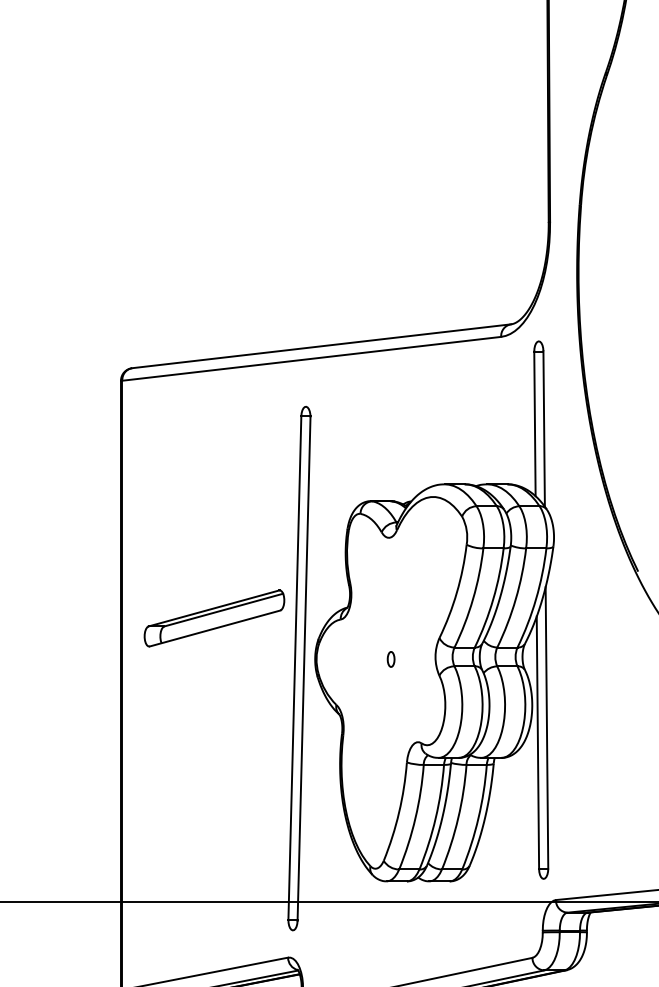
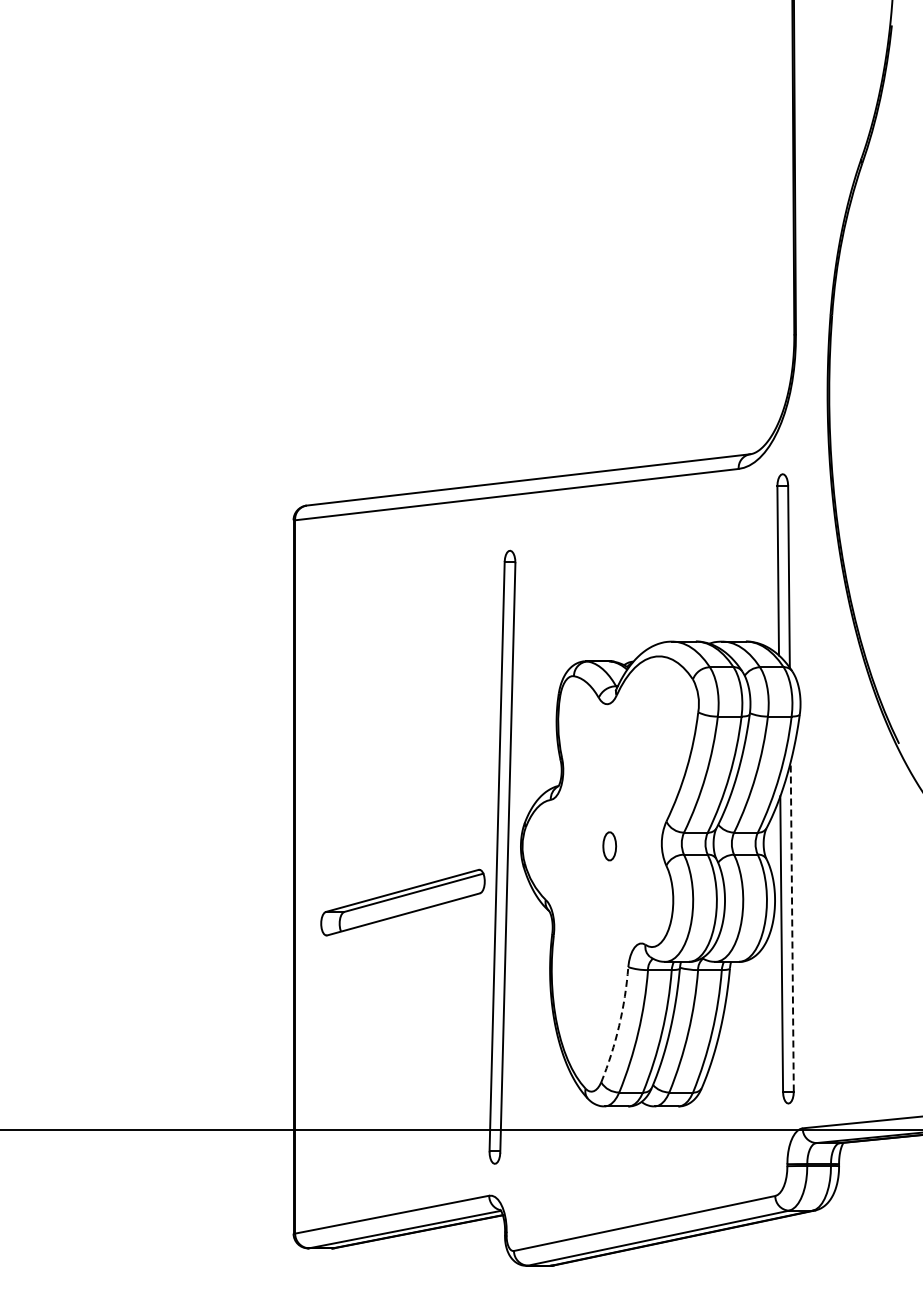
part: (214, 618) -> (402, 902), moved
part: (390, 659) -> (609, 846), size x1.6
line: (547, 727) -> (792, 926), solid -> dashed
arc: (399, 812) -> (619, 1025), solid -> dashed

